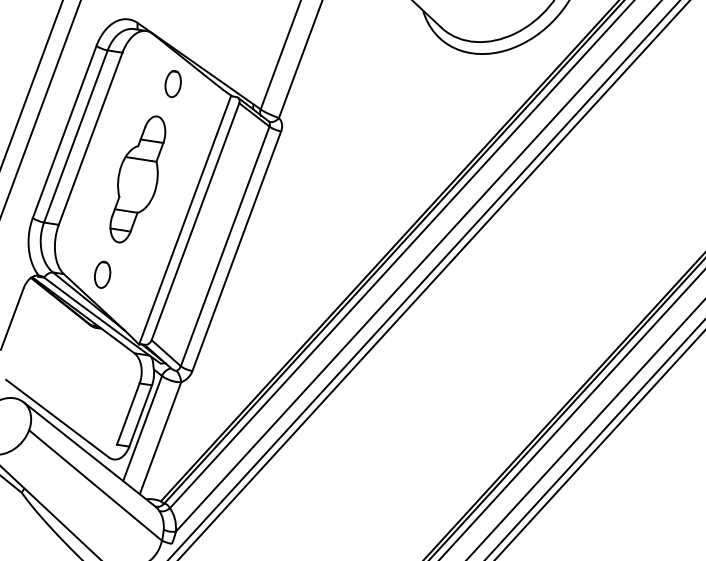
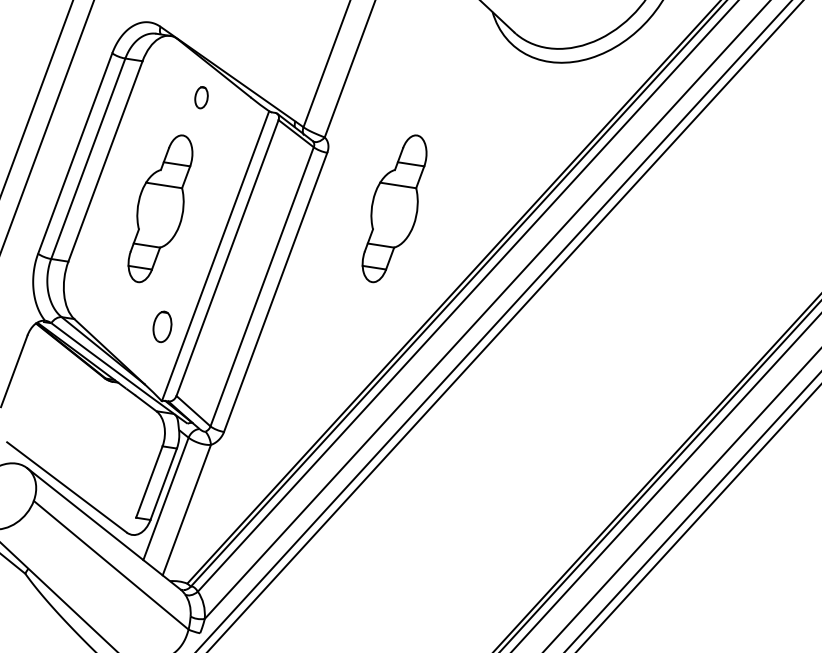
part: (172, 83) -> (200, 97), size x0.7
part: (338, 179) -> (394, 208), added
part: (102, 274) -> (162, 326), moved

